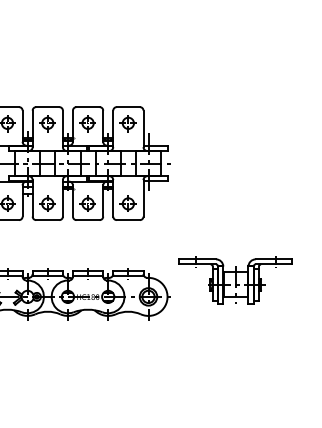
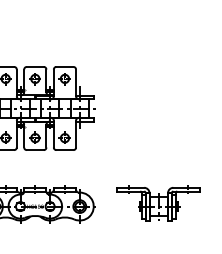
part: (235, 280) -> (158, 203), moved

